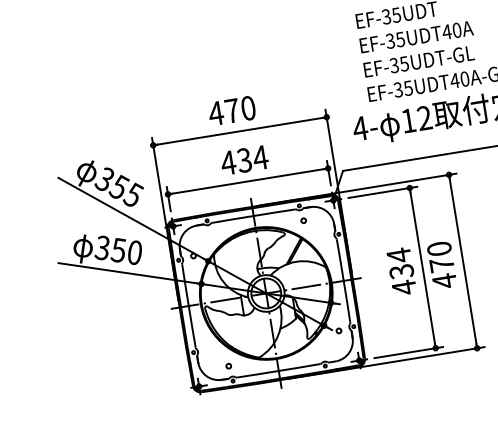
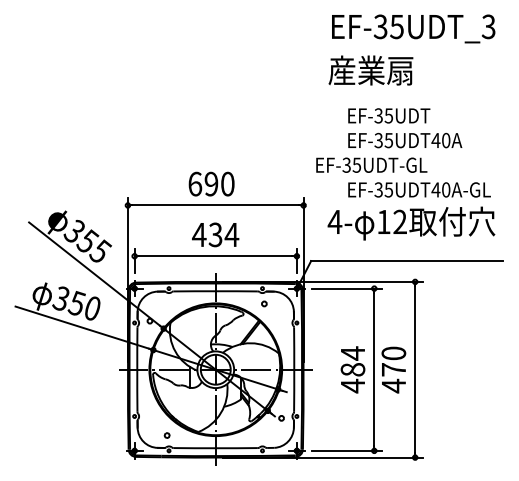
text: (418, 60) -> (371, 164), moved
text: (223, 111) -> (202, 183), 470 -> 690
text: (401, 271) -> (352, 369), 434 -> 484

